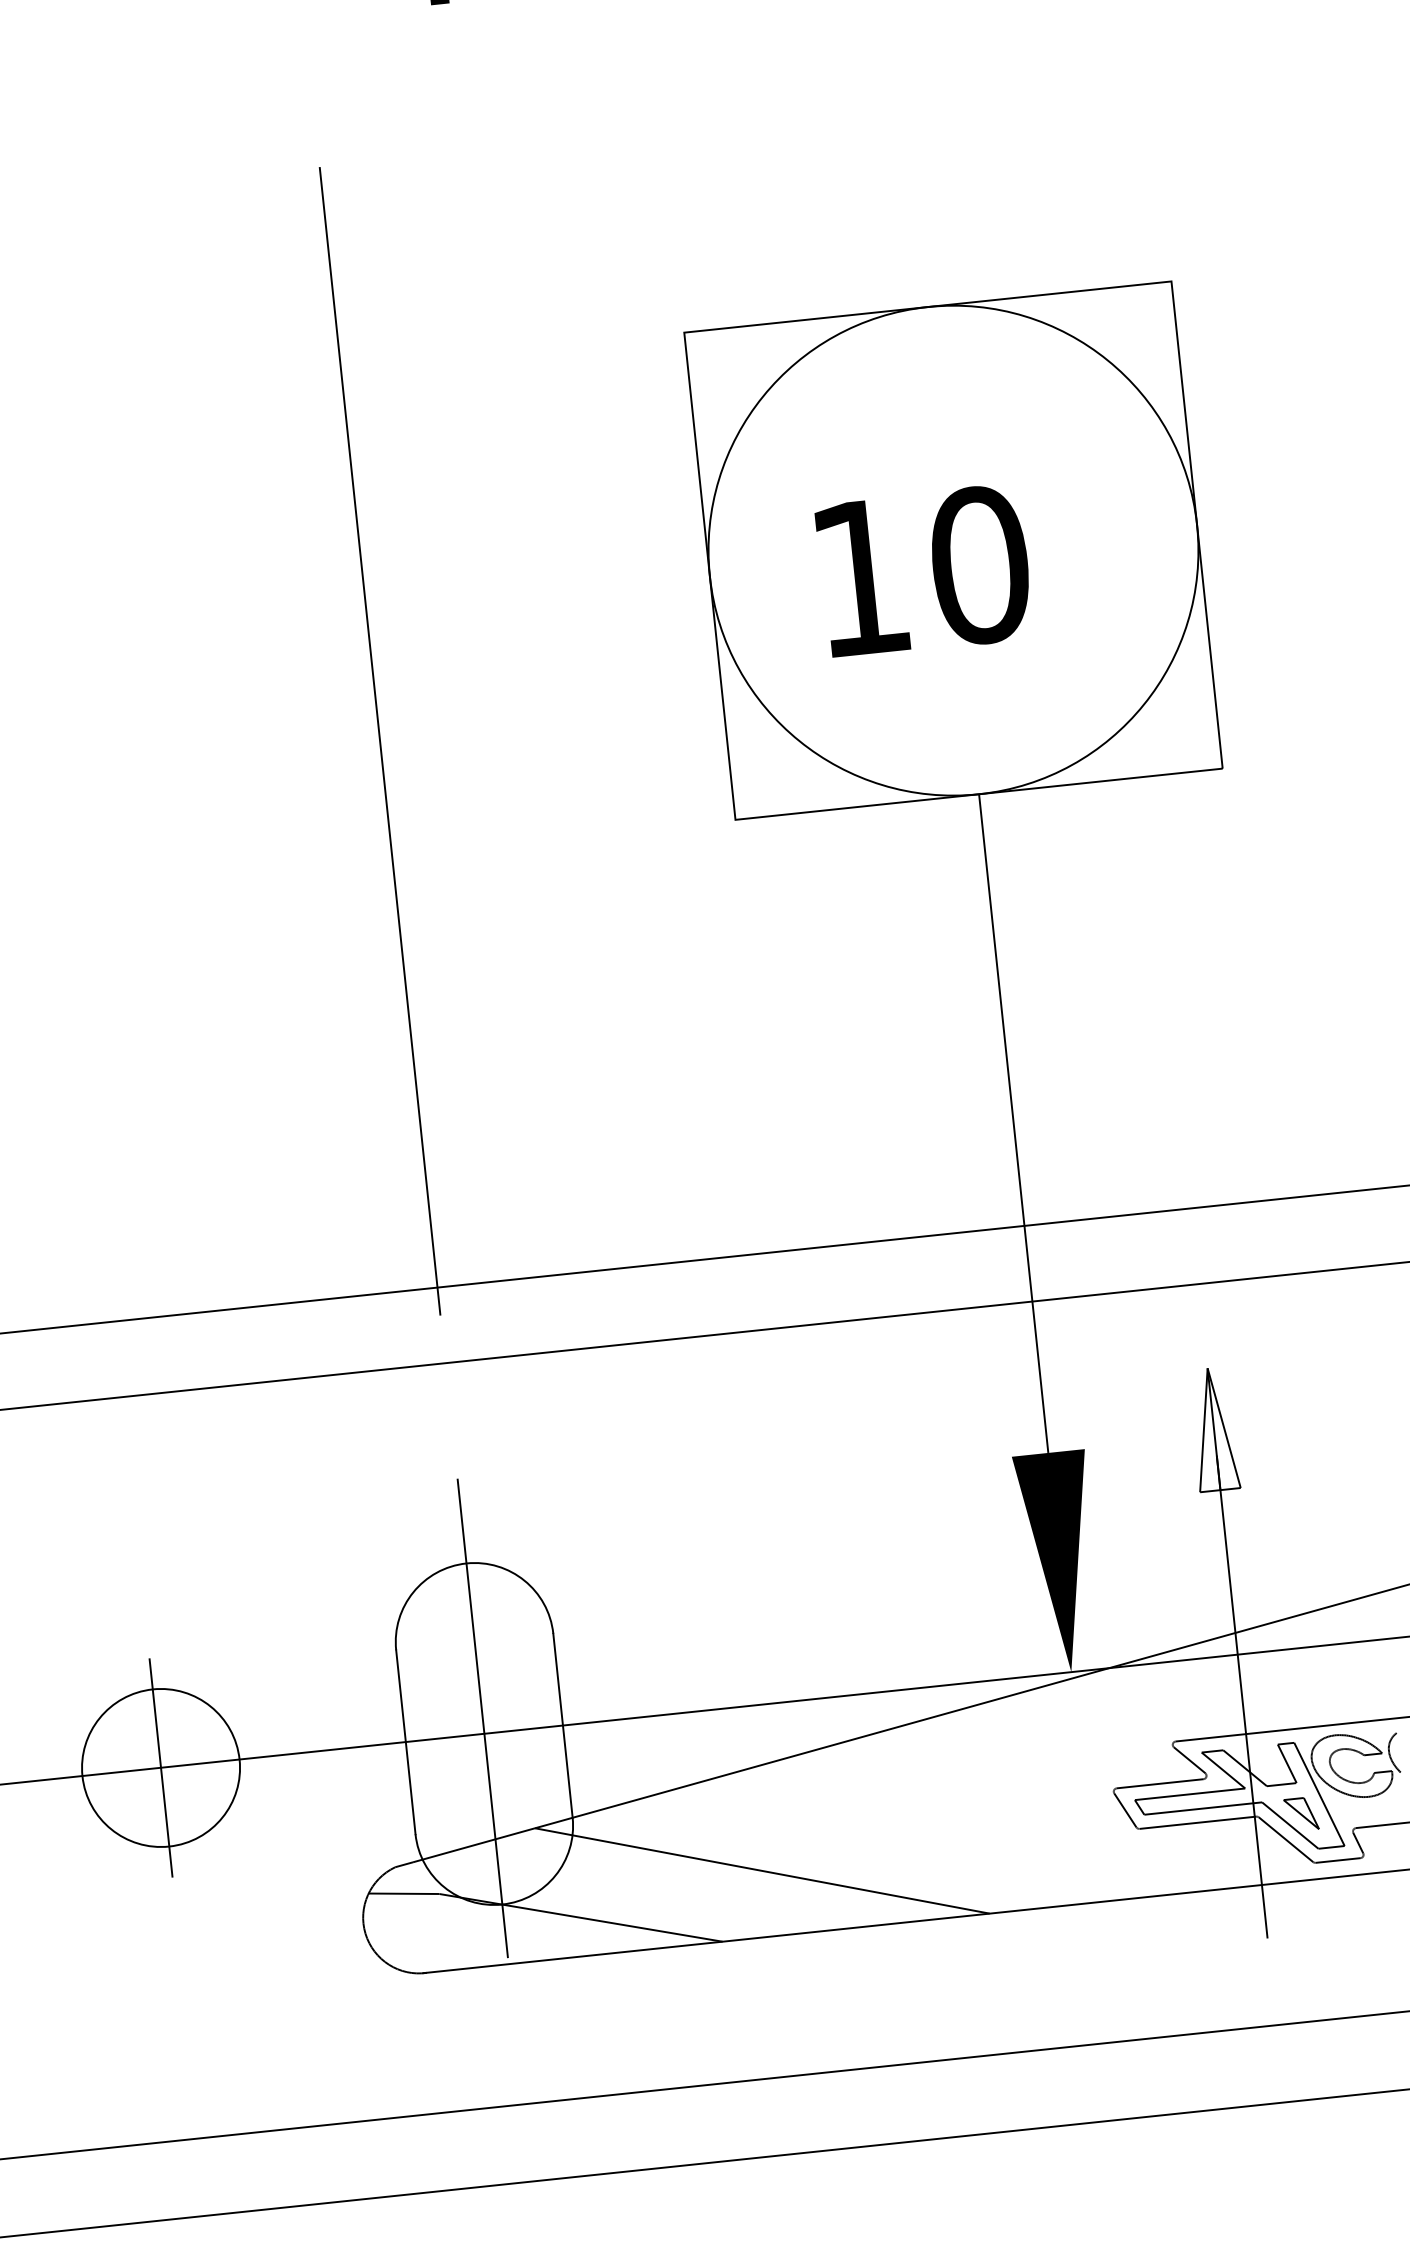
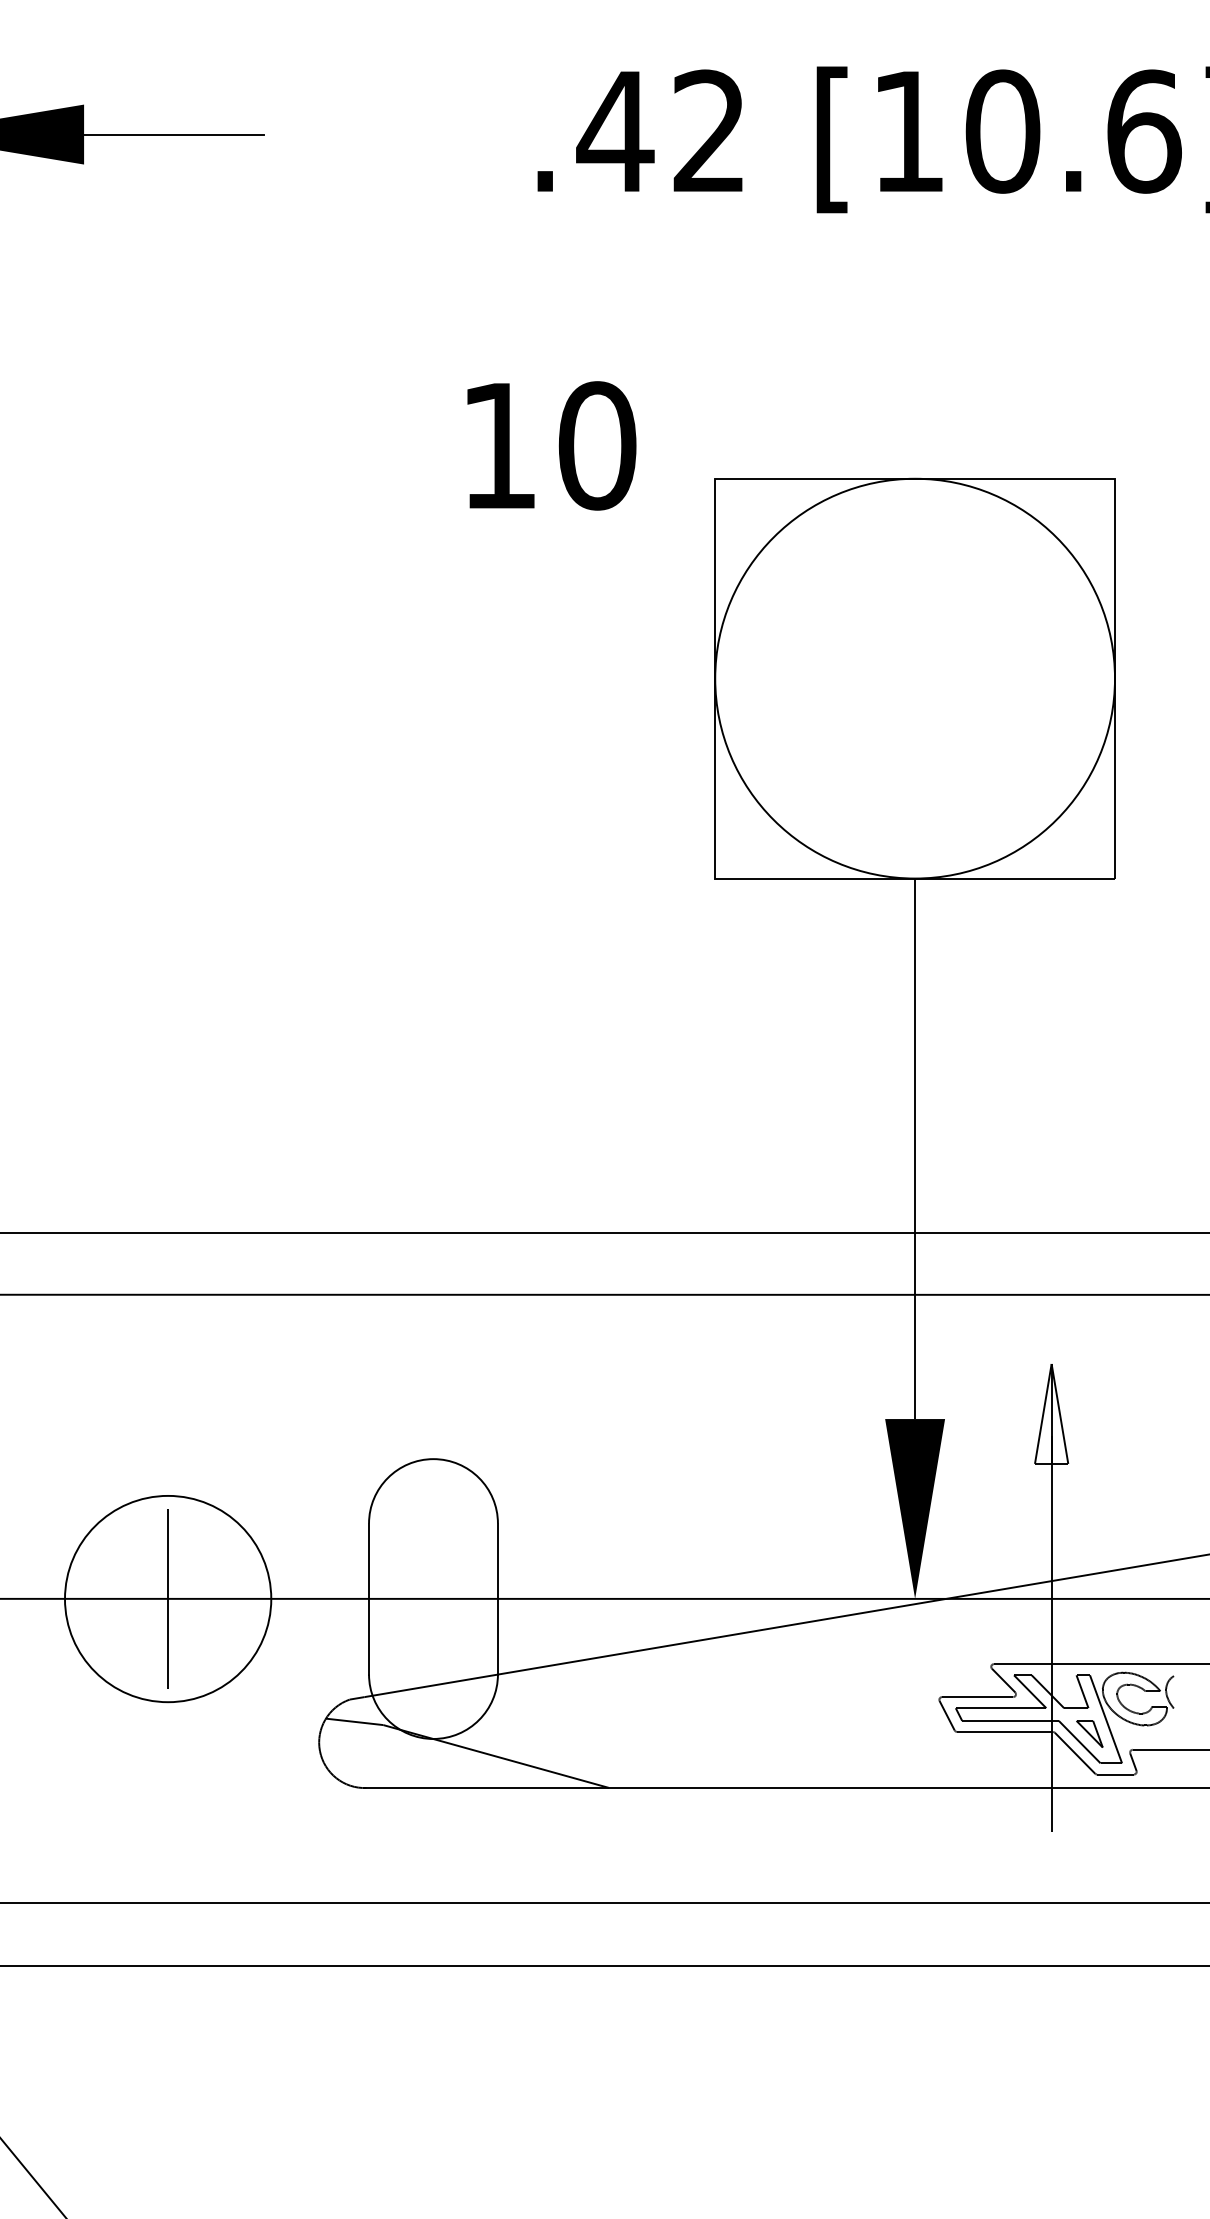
text: (924, 570) -> (551, 445), moved
line: (380, 741) -> (433, 784), removed
line: (482, 1717) -> (433, 1585), removed
circle: (160, 1767) -> (167, 1598), size x1.6
line: (762, 1870) -> (647, 1733), removed

